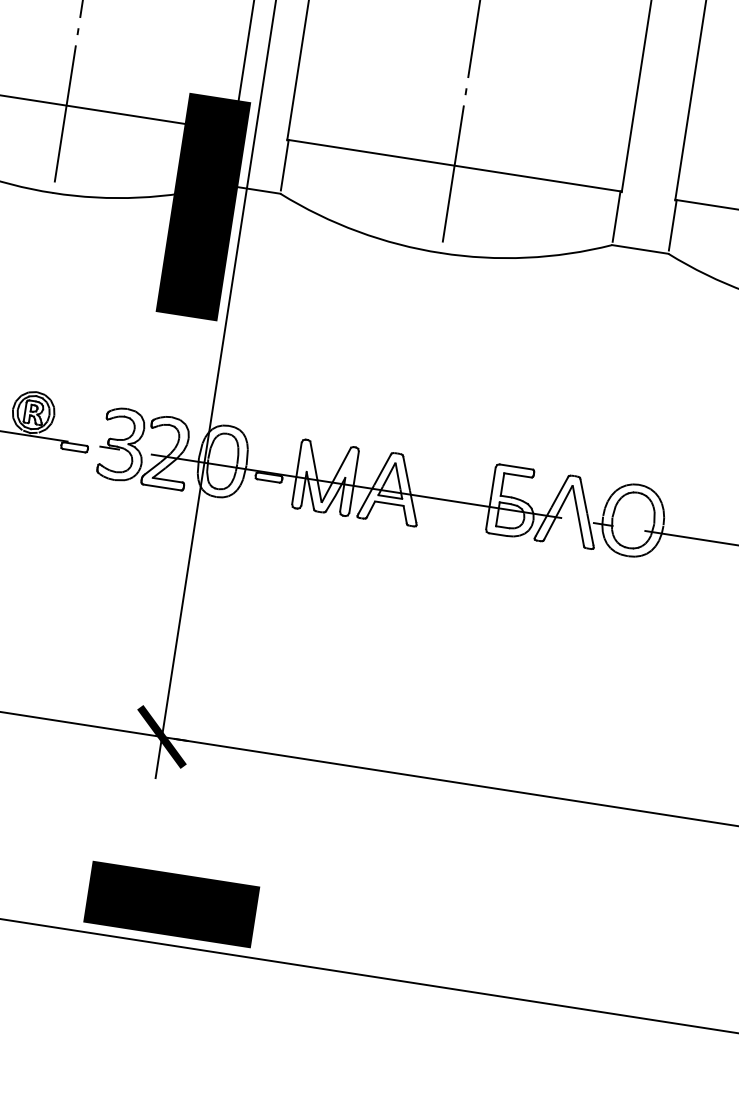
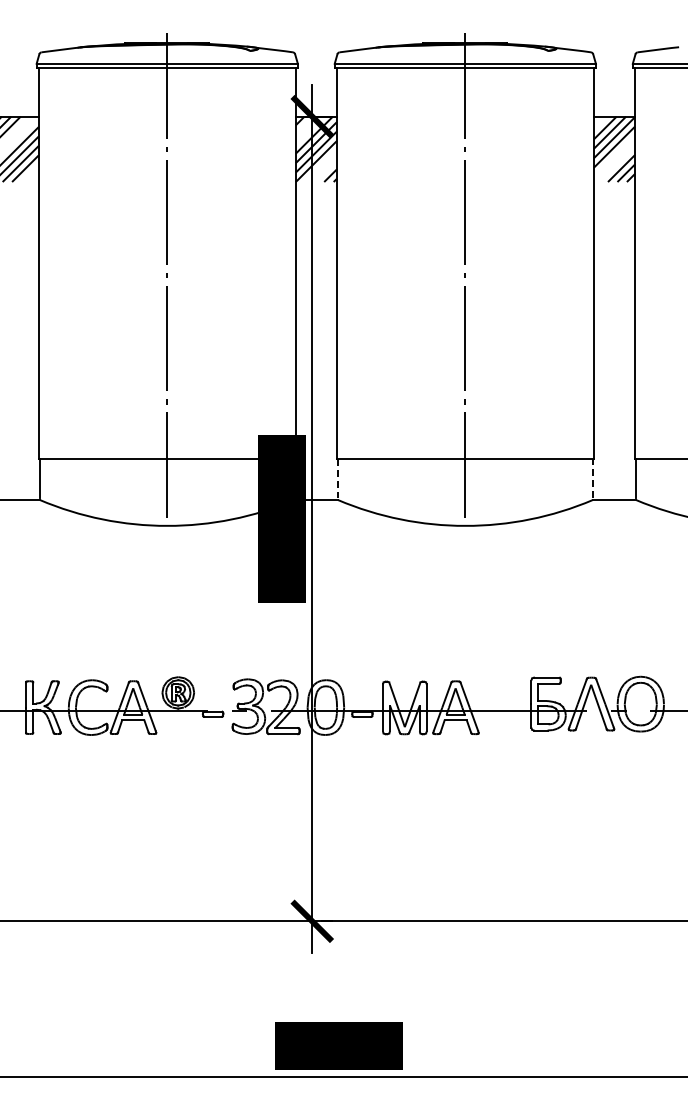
line: (285, 165) -> (338, 478), solid -> dashed
line: (616, 215) -> (592, 477), solid -> dashed

